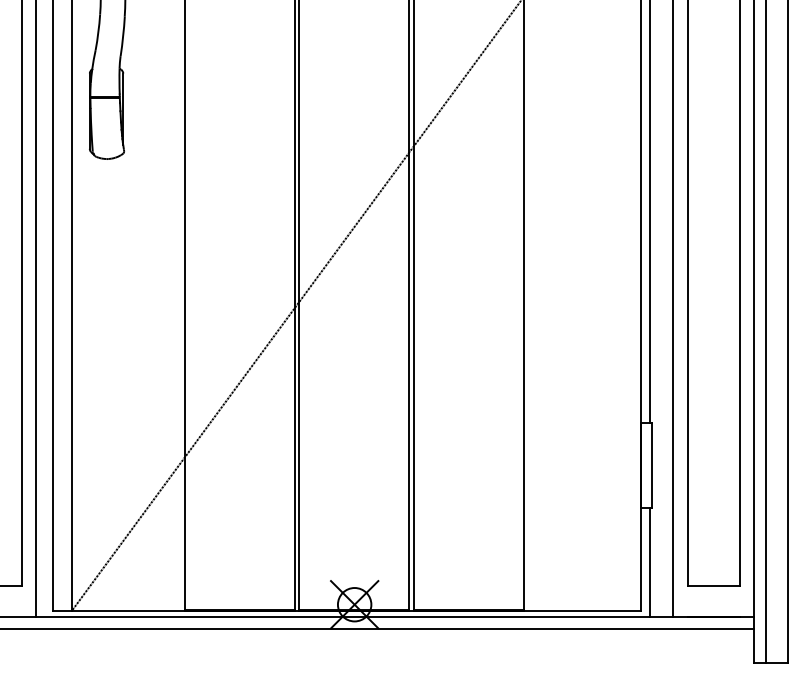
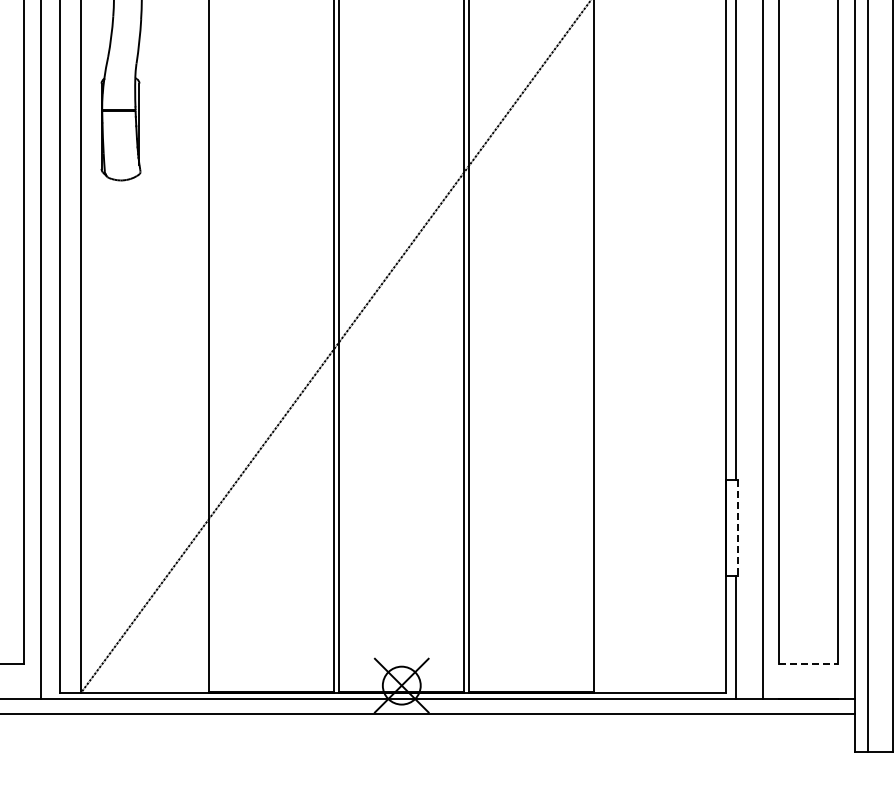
line: (651, 466) -> (738, 528), solid -> dashed
line: (714, 586) -> (809, 664), solid -> dashed

